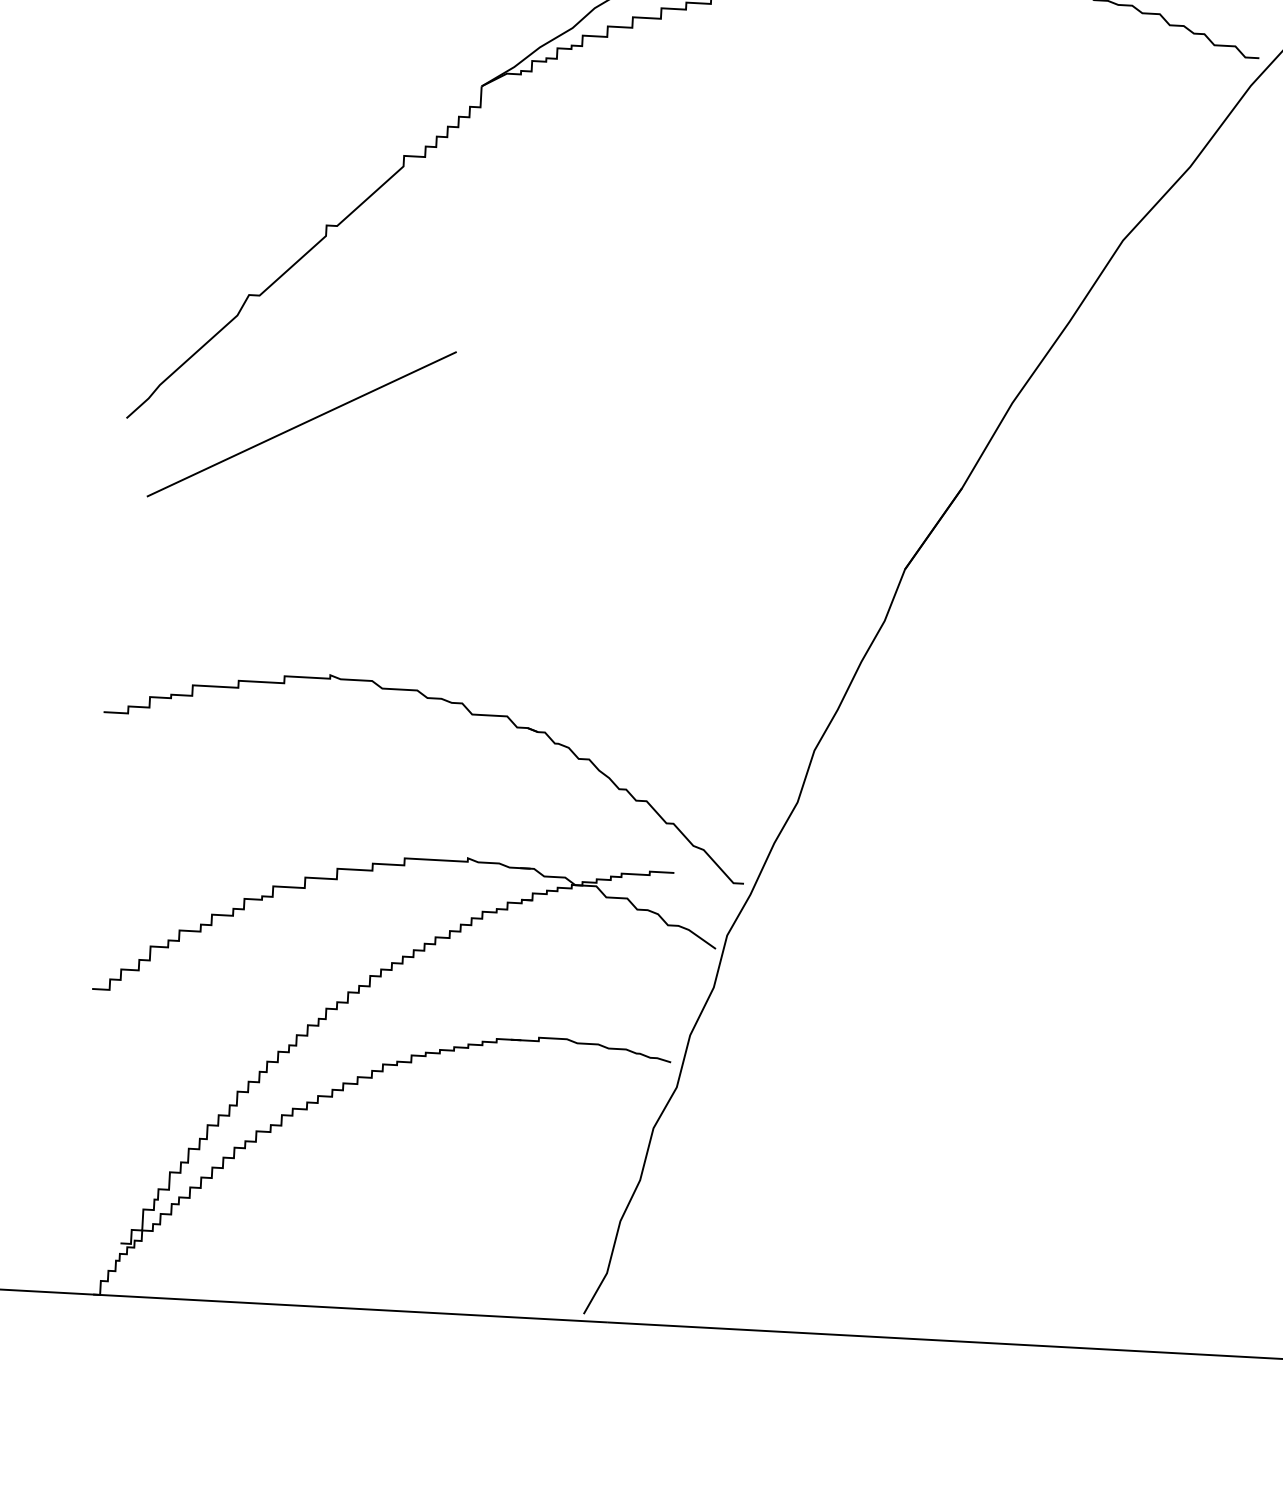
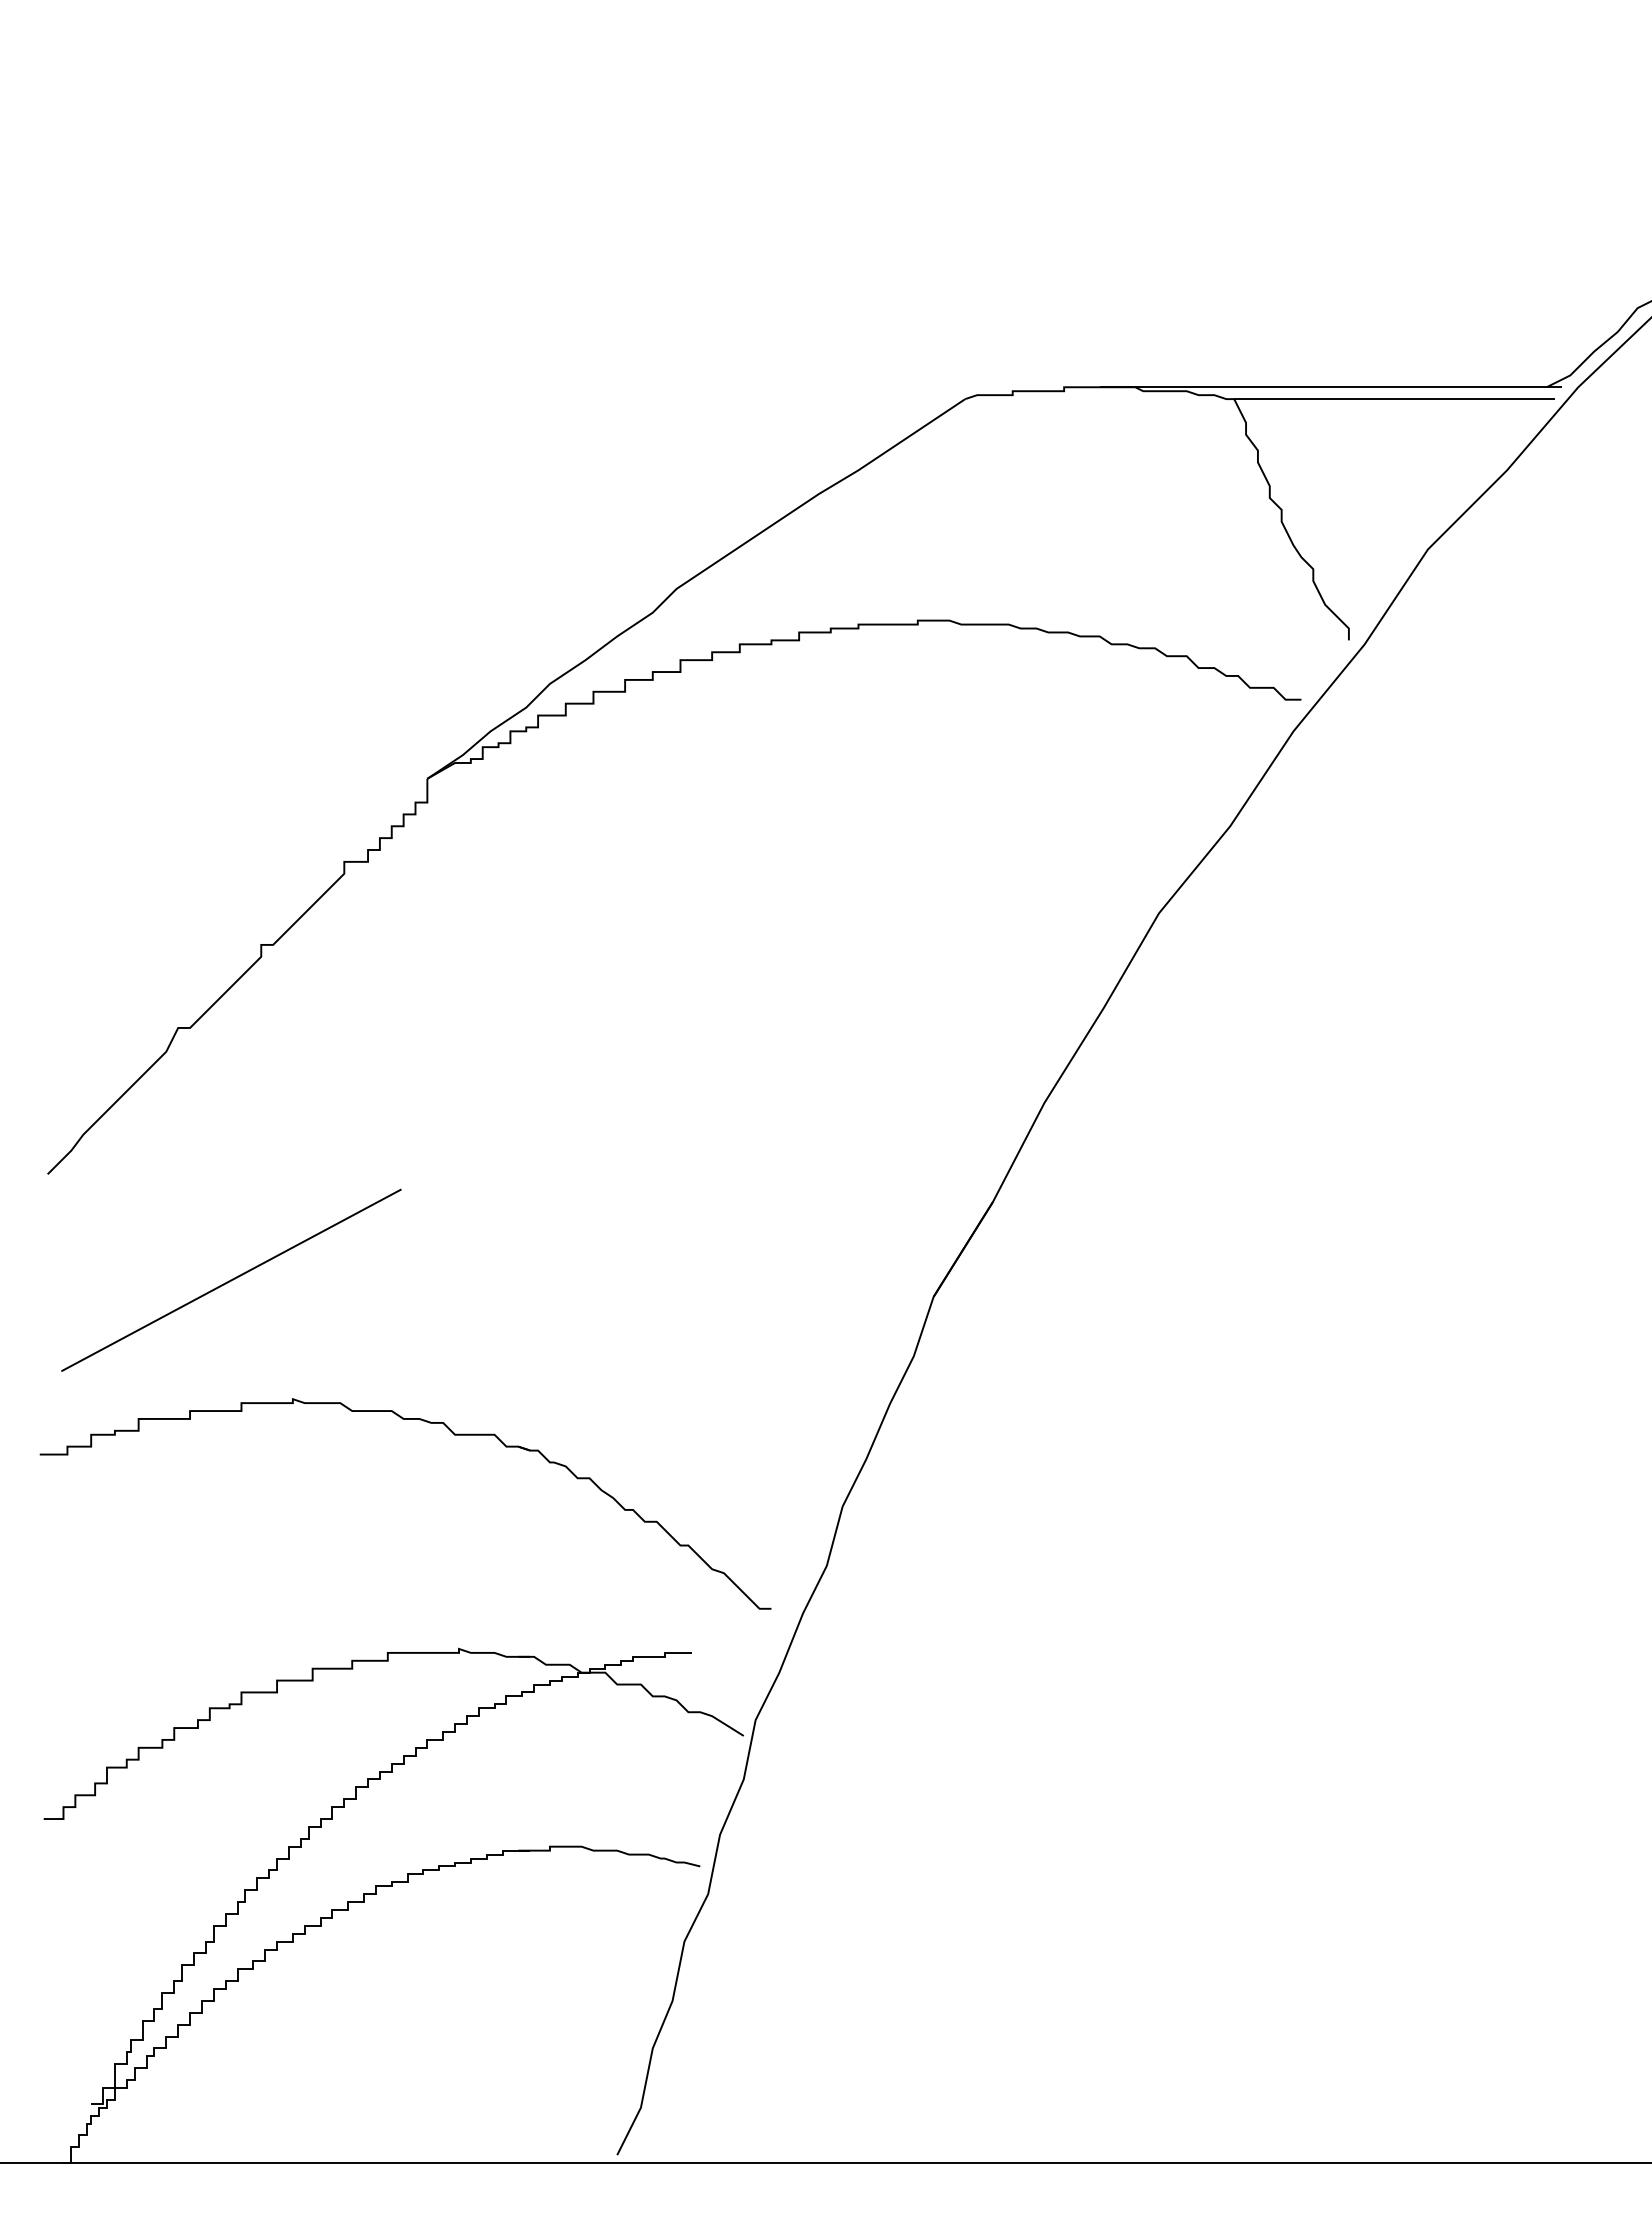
line: (301, 423) -> (231, 1279), moved
part: (450, 703) -> (429, 1423), moved

